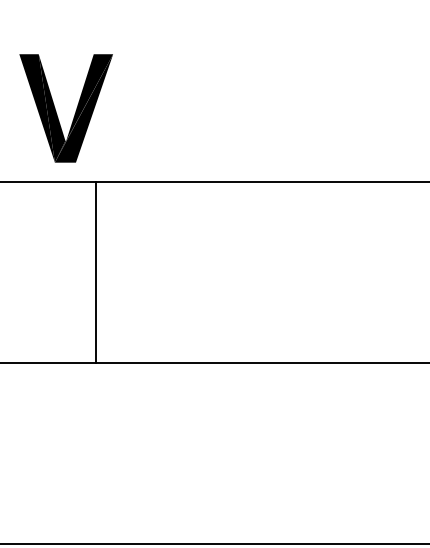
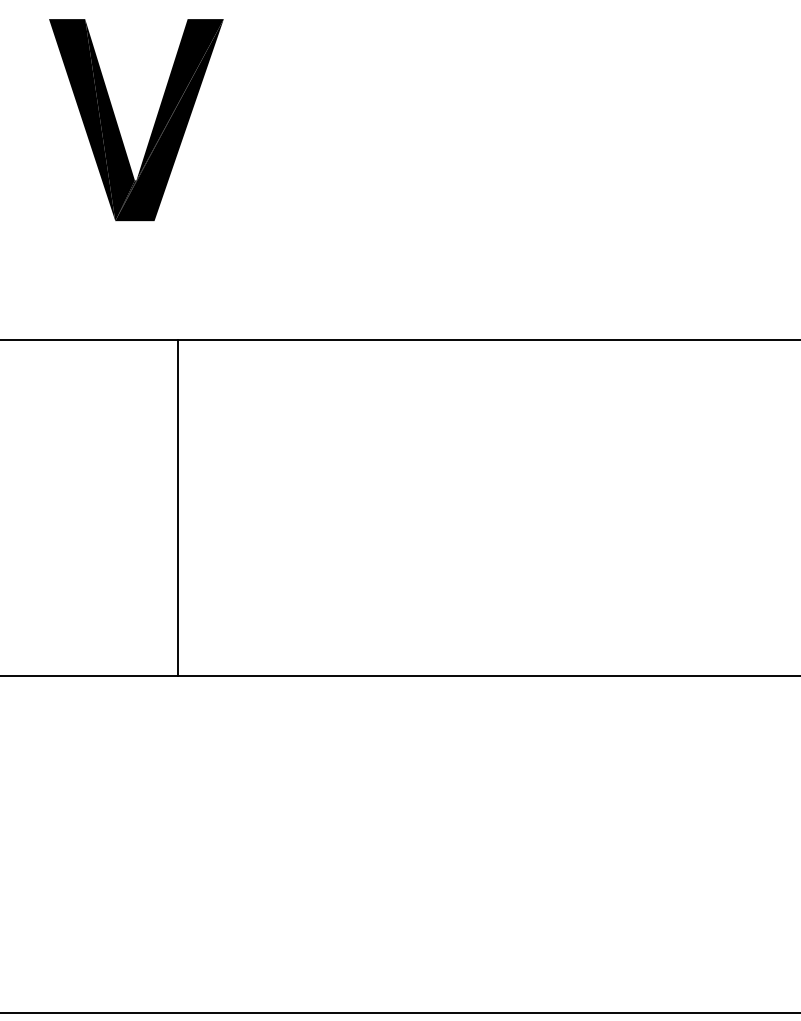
part: (56, 111) -> (118, 125), moved

